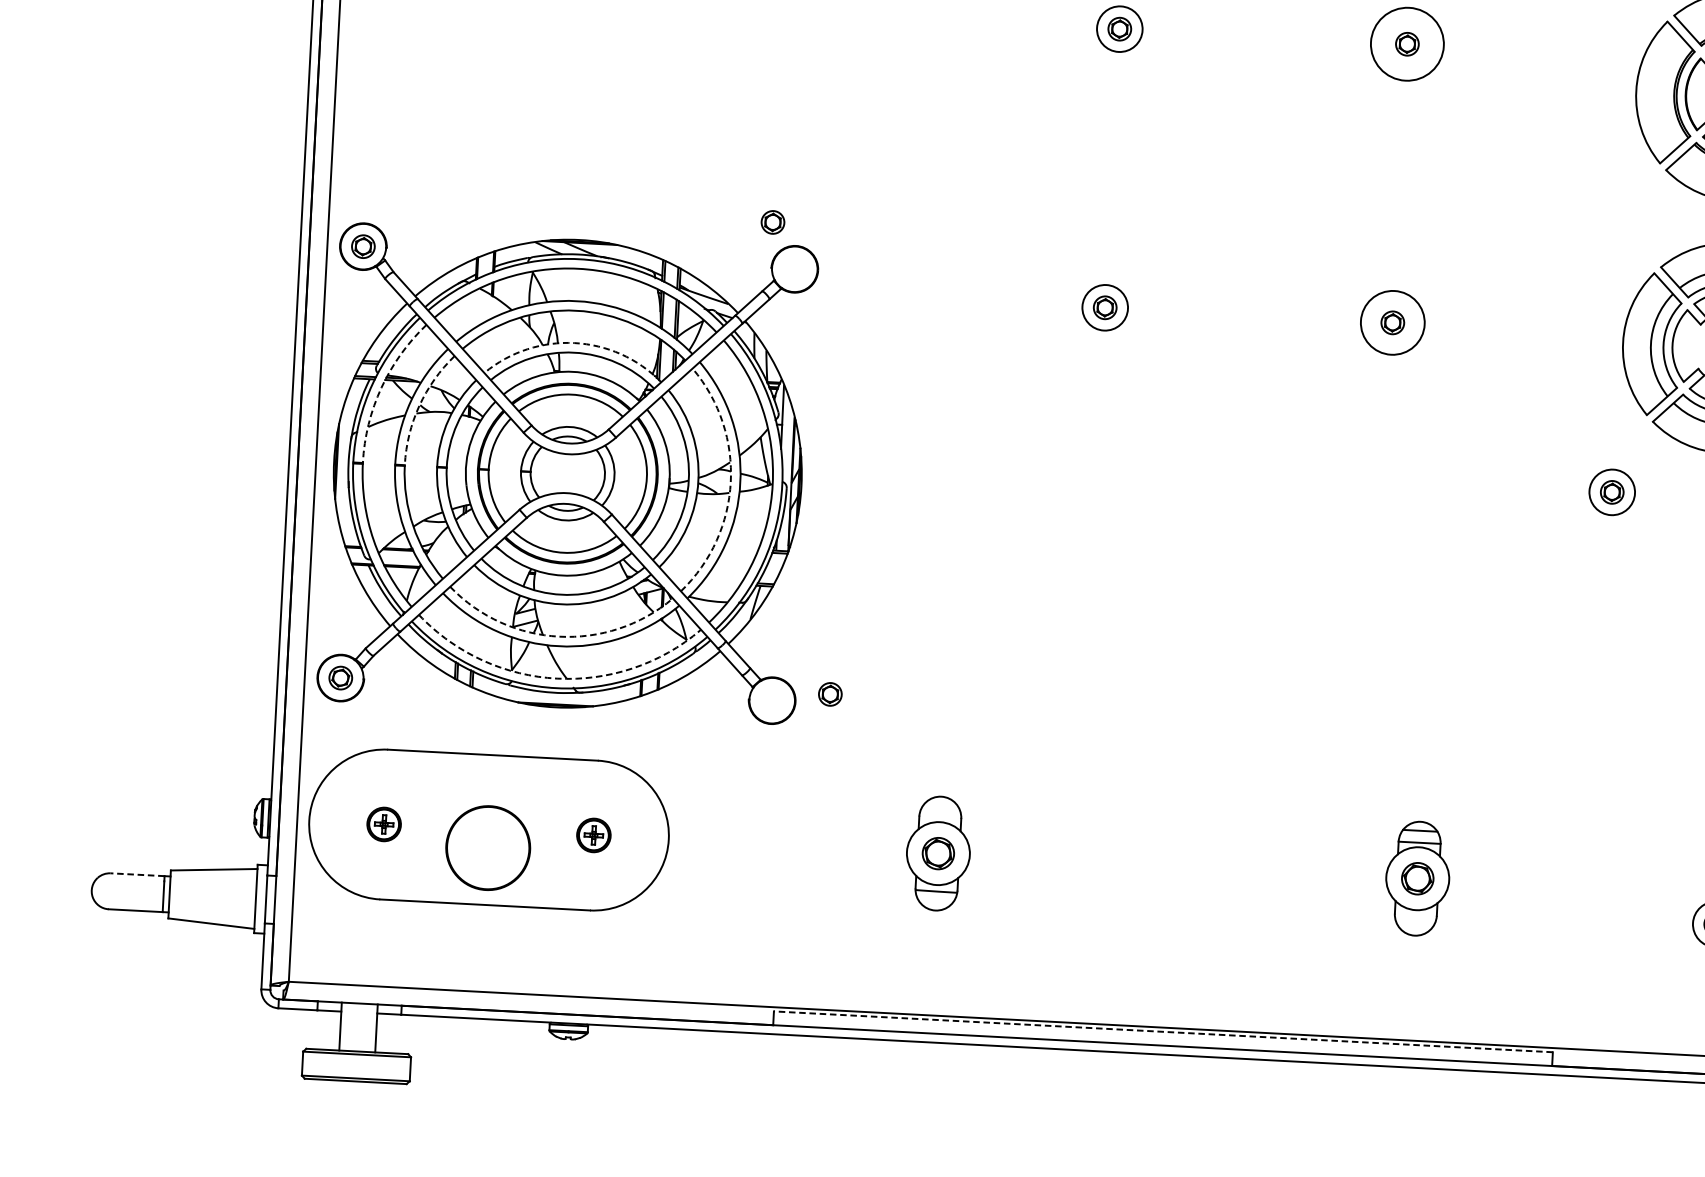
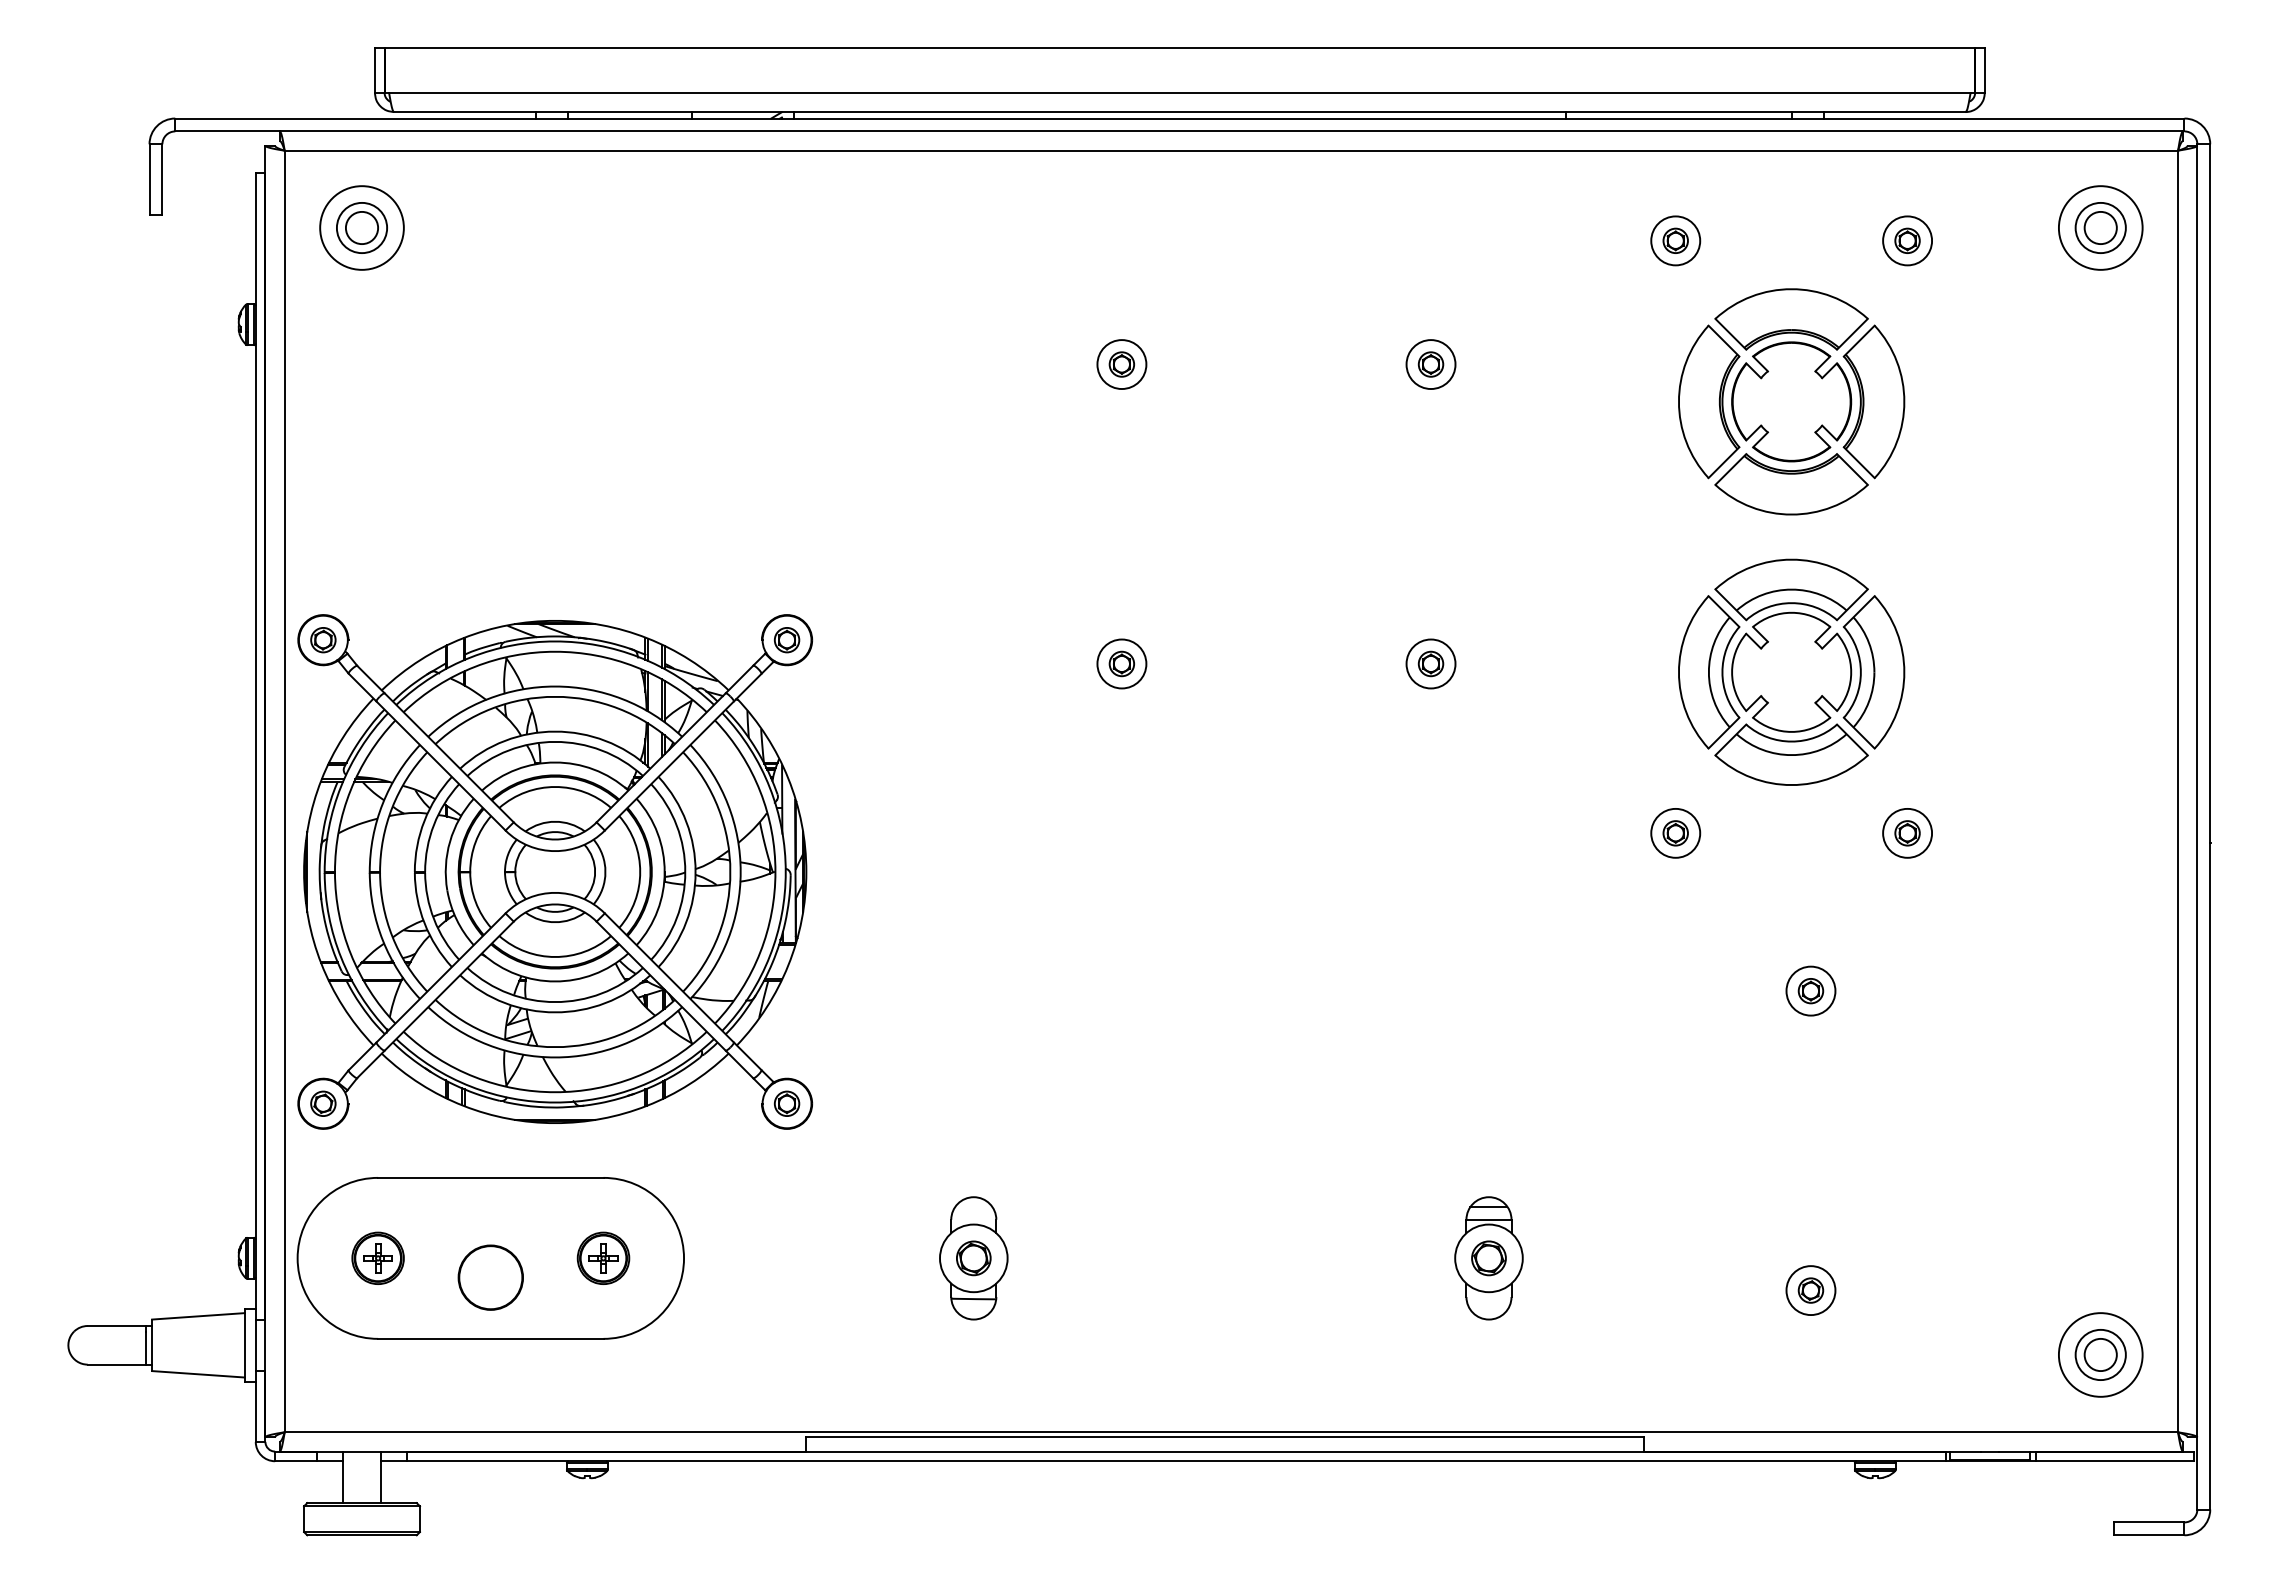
circle: (1406, 44) -> (1430, 364), size x0.62
part: (773, 222) -> (787, 640), moved
circle: (1392, 322) -> (1430, 663), size x0.71
arc: (574, 343) -> (555, 731), dashed -> solid
arc: (381, 387) -> (350, 790), dashed -> solid
arc: (419, 405) -> (392, 807), dashed -> solid
arc: (730, 482) -> (730, 872), dashed -> solid
arc: (559, 637) -> (555, 1047), dashed -> solid
arc: (557, 678) -> (555, 1092), dashed -> solid
part: (829, 694) -> (786, 1103), moved
part: (383, 823) -> (377, 1257), size x1.43
part: (593, 834) -> (603, 1257), size x1.43
circle: (487, 847) -> (490, 1277), size x0.71
line: (137, 875) -> (116, 1326), dashed -> solid
line: (1162, 1031) -> (1224, 1436), dashed -> solid

